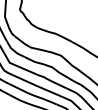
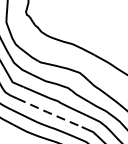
line: (36, 85) -> (47, 111), solid -> dashed

